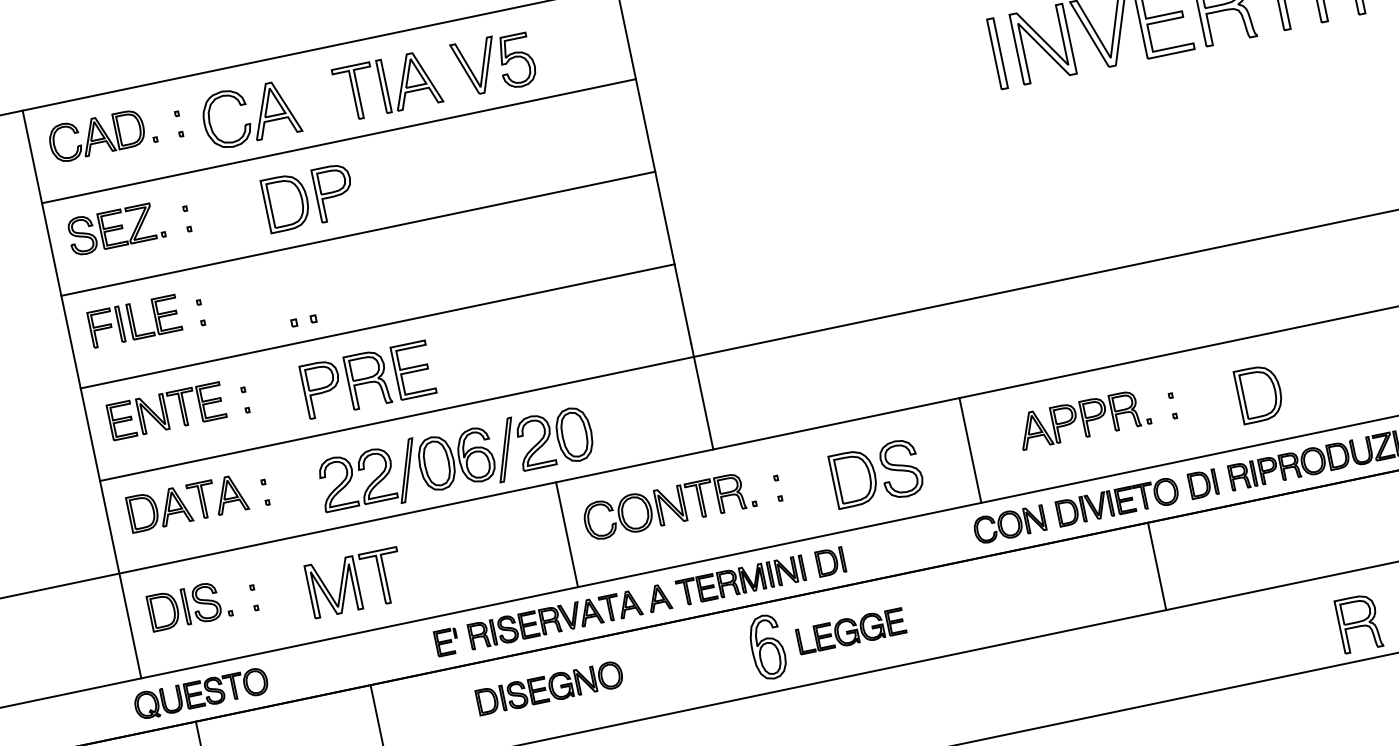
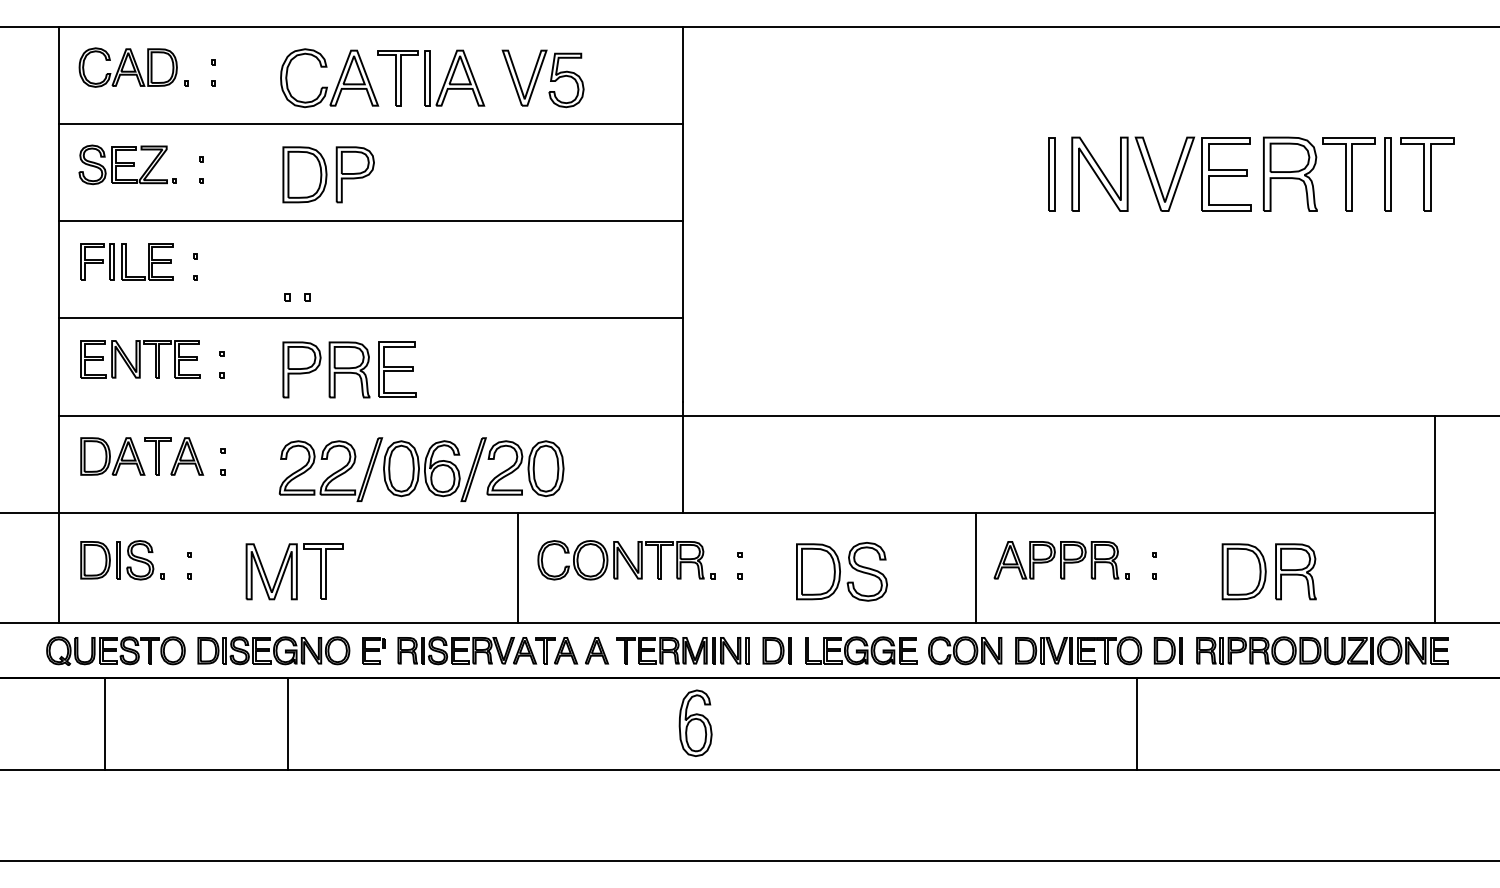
part: (250, 122) -> (327, 86), moved
line: (970, 450) -> (976, 567), moved
line: (1156, 566) -> (1136, 723), moved
part: (1358, 623) -> (1295, 571), moved
part: (851, 630) -> (861, 650), moved
part: (549, 688) -> (273, 650), moved

